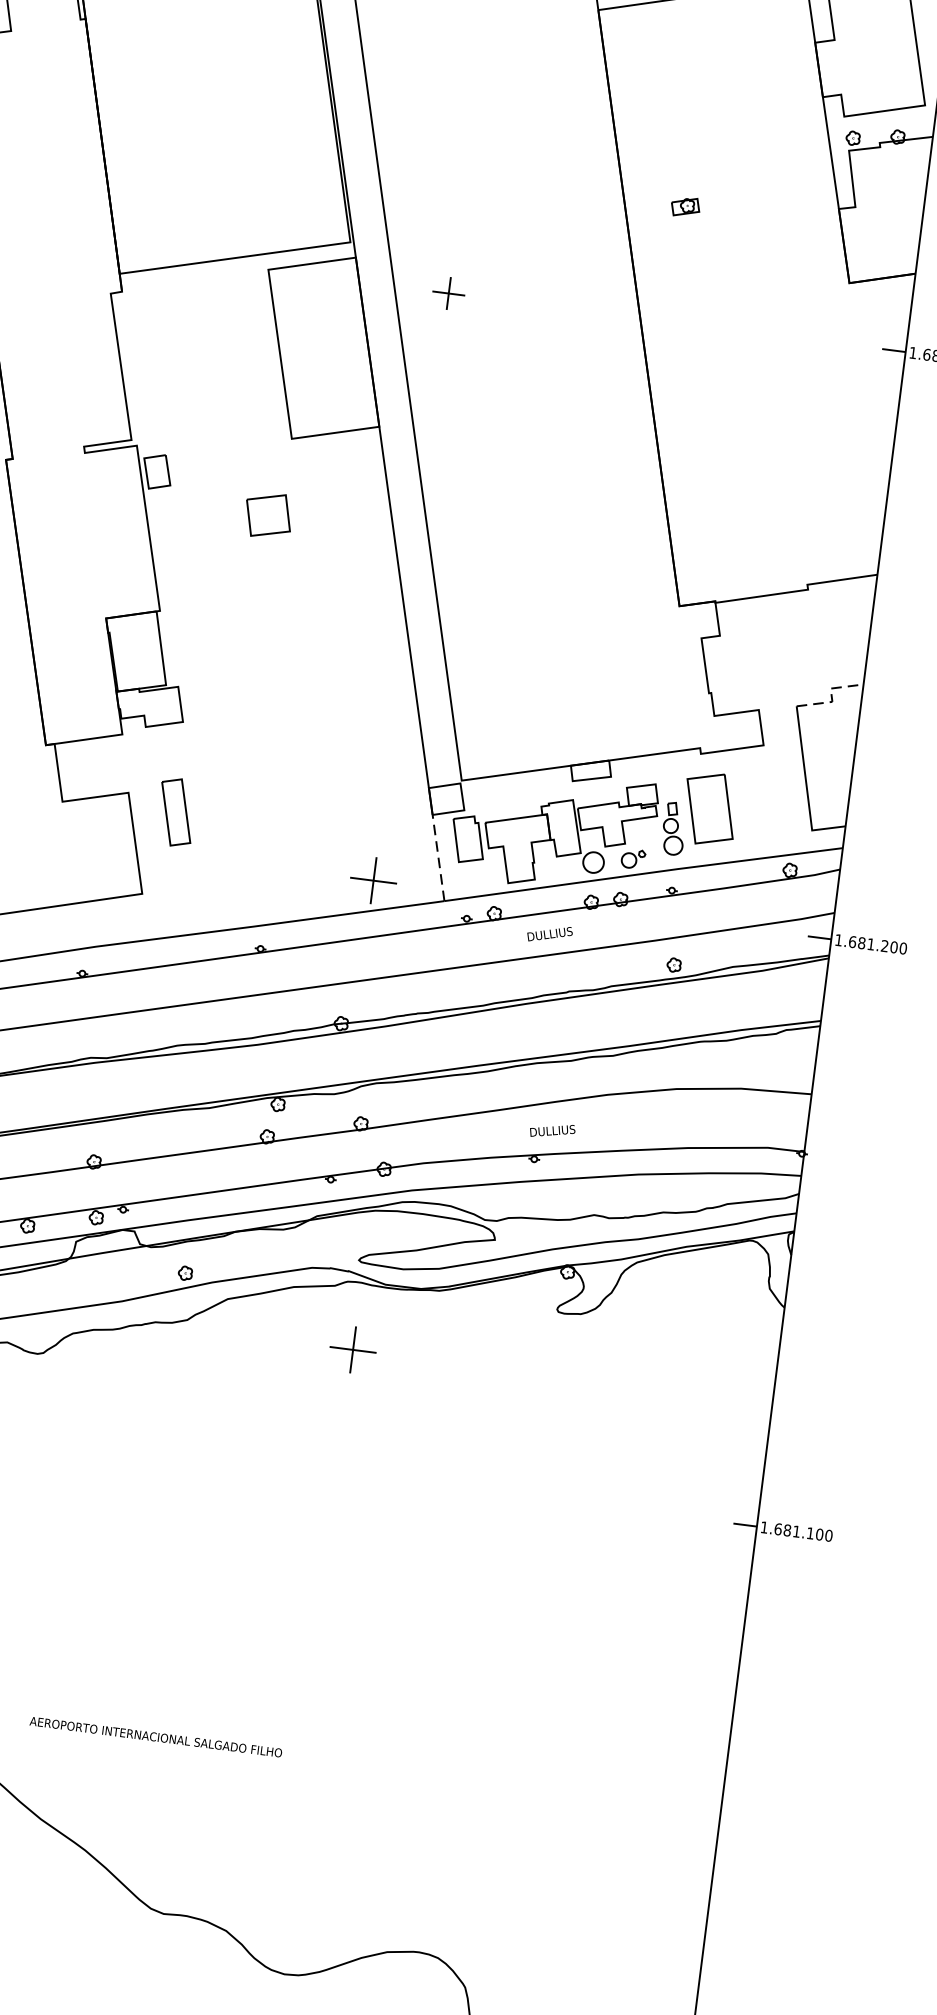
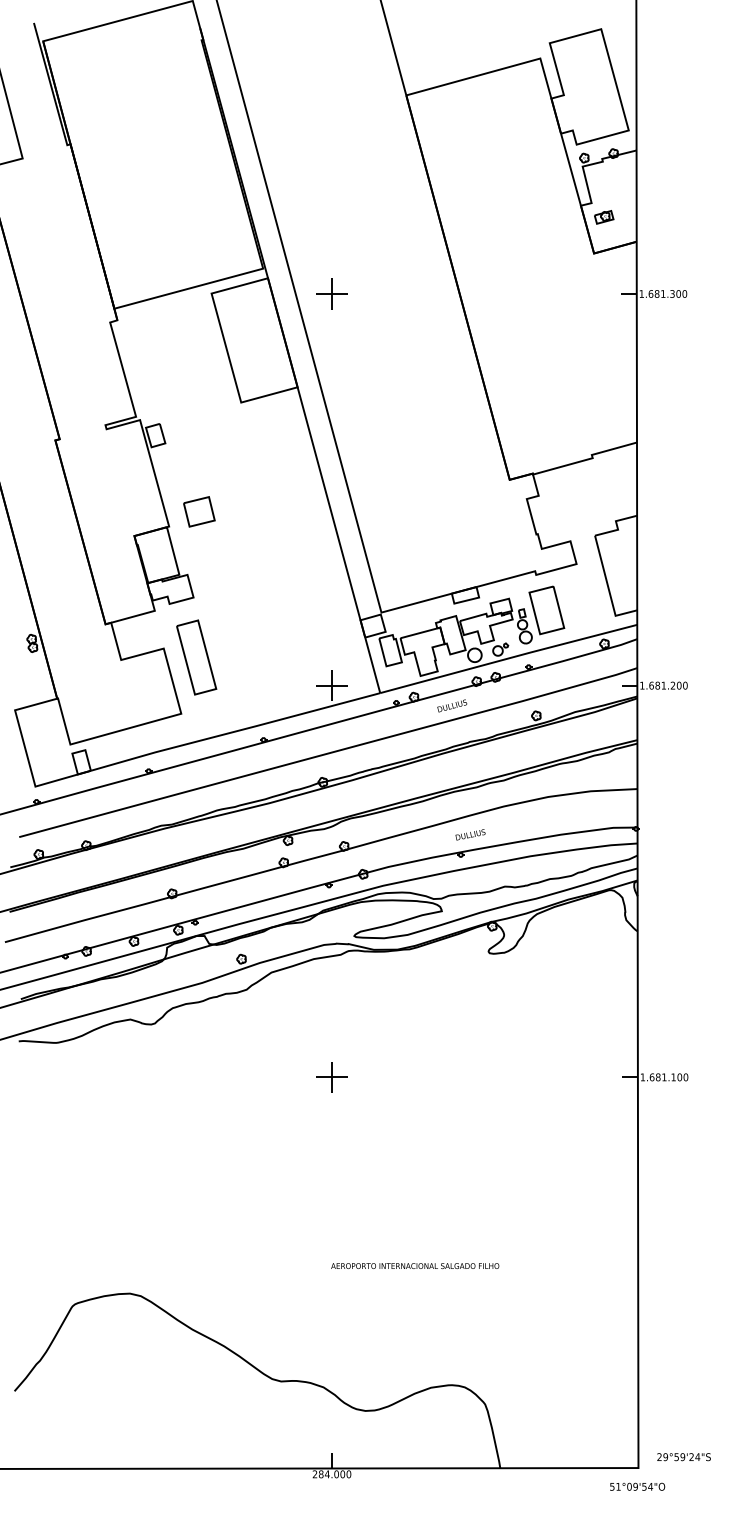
part: (686, 207) -> (604, 217), moved
part: (448, 292) -> (331, 293), size x1.43
part: (268, 515) -> (199, 511), moved
line: (832, 695) -> (617, 525), dashed -> solid
part: (175, 812) -> (196, 657), size x1.67
line: (438, 858) -> (372, 665), dashed -> solid
part: (352, 1350) -> (331, 1077), moved
text: (156, 1737) -> (415, 1266), moved

